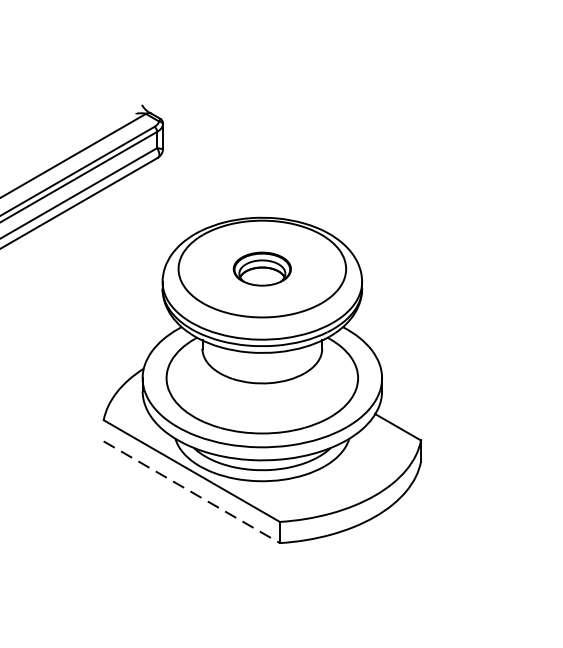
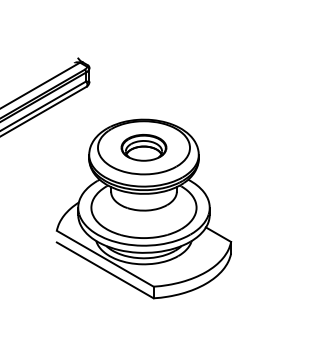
part: (261, 268) -> (143, 147), size x1.43
line: (192, 492) -> (105, 270), dashed -> solid

